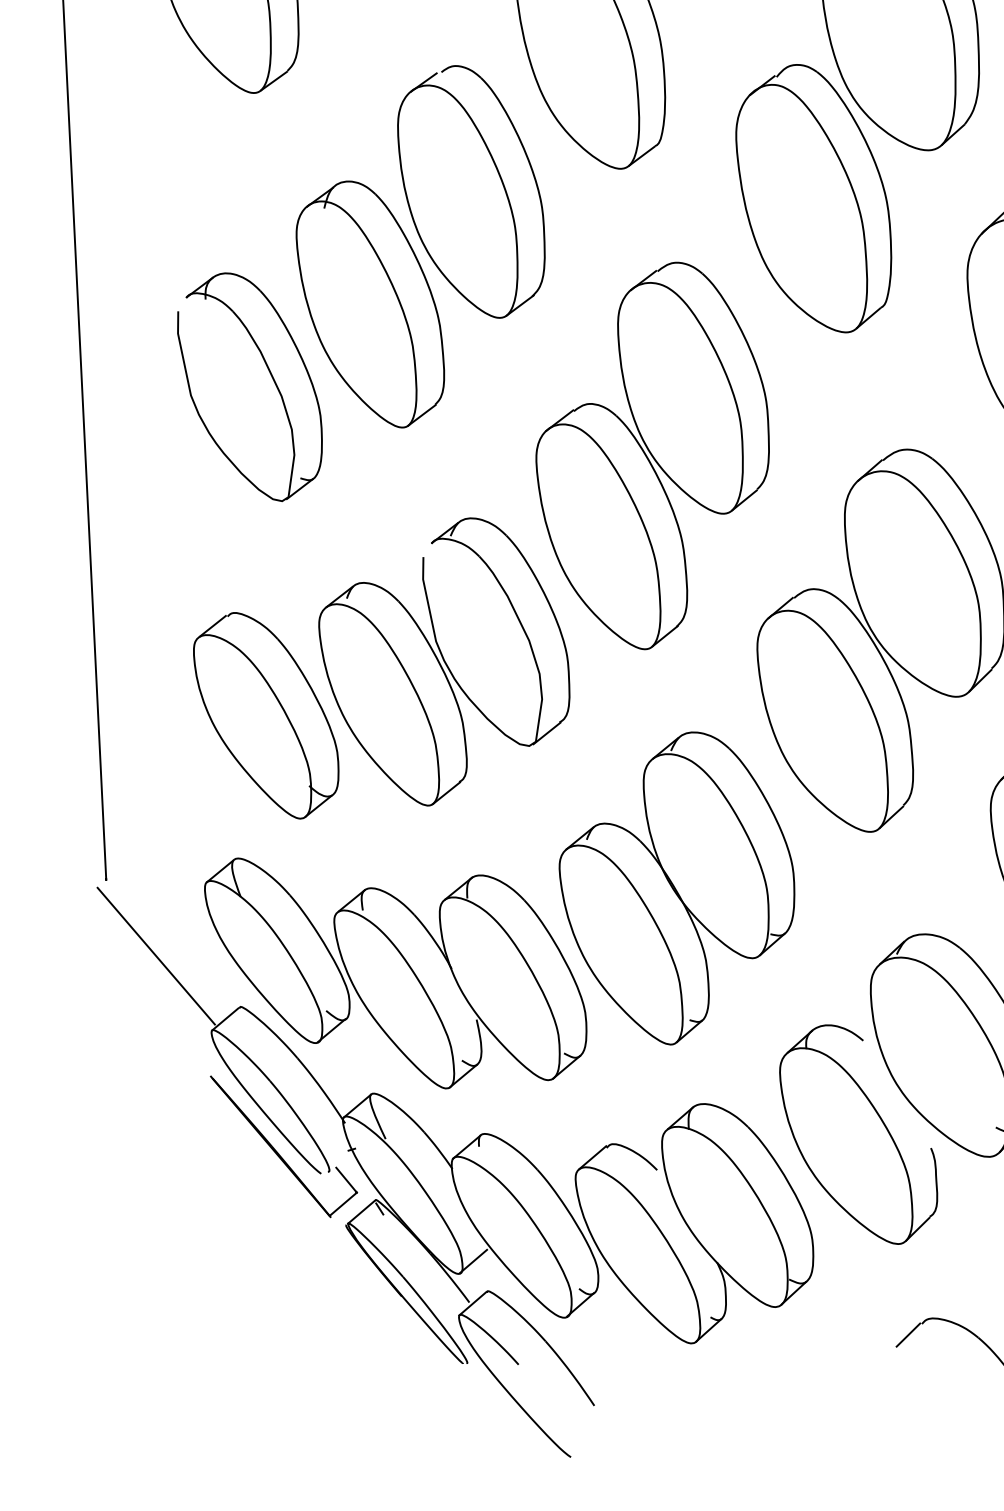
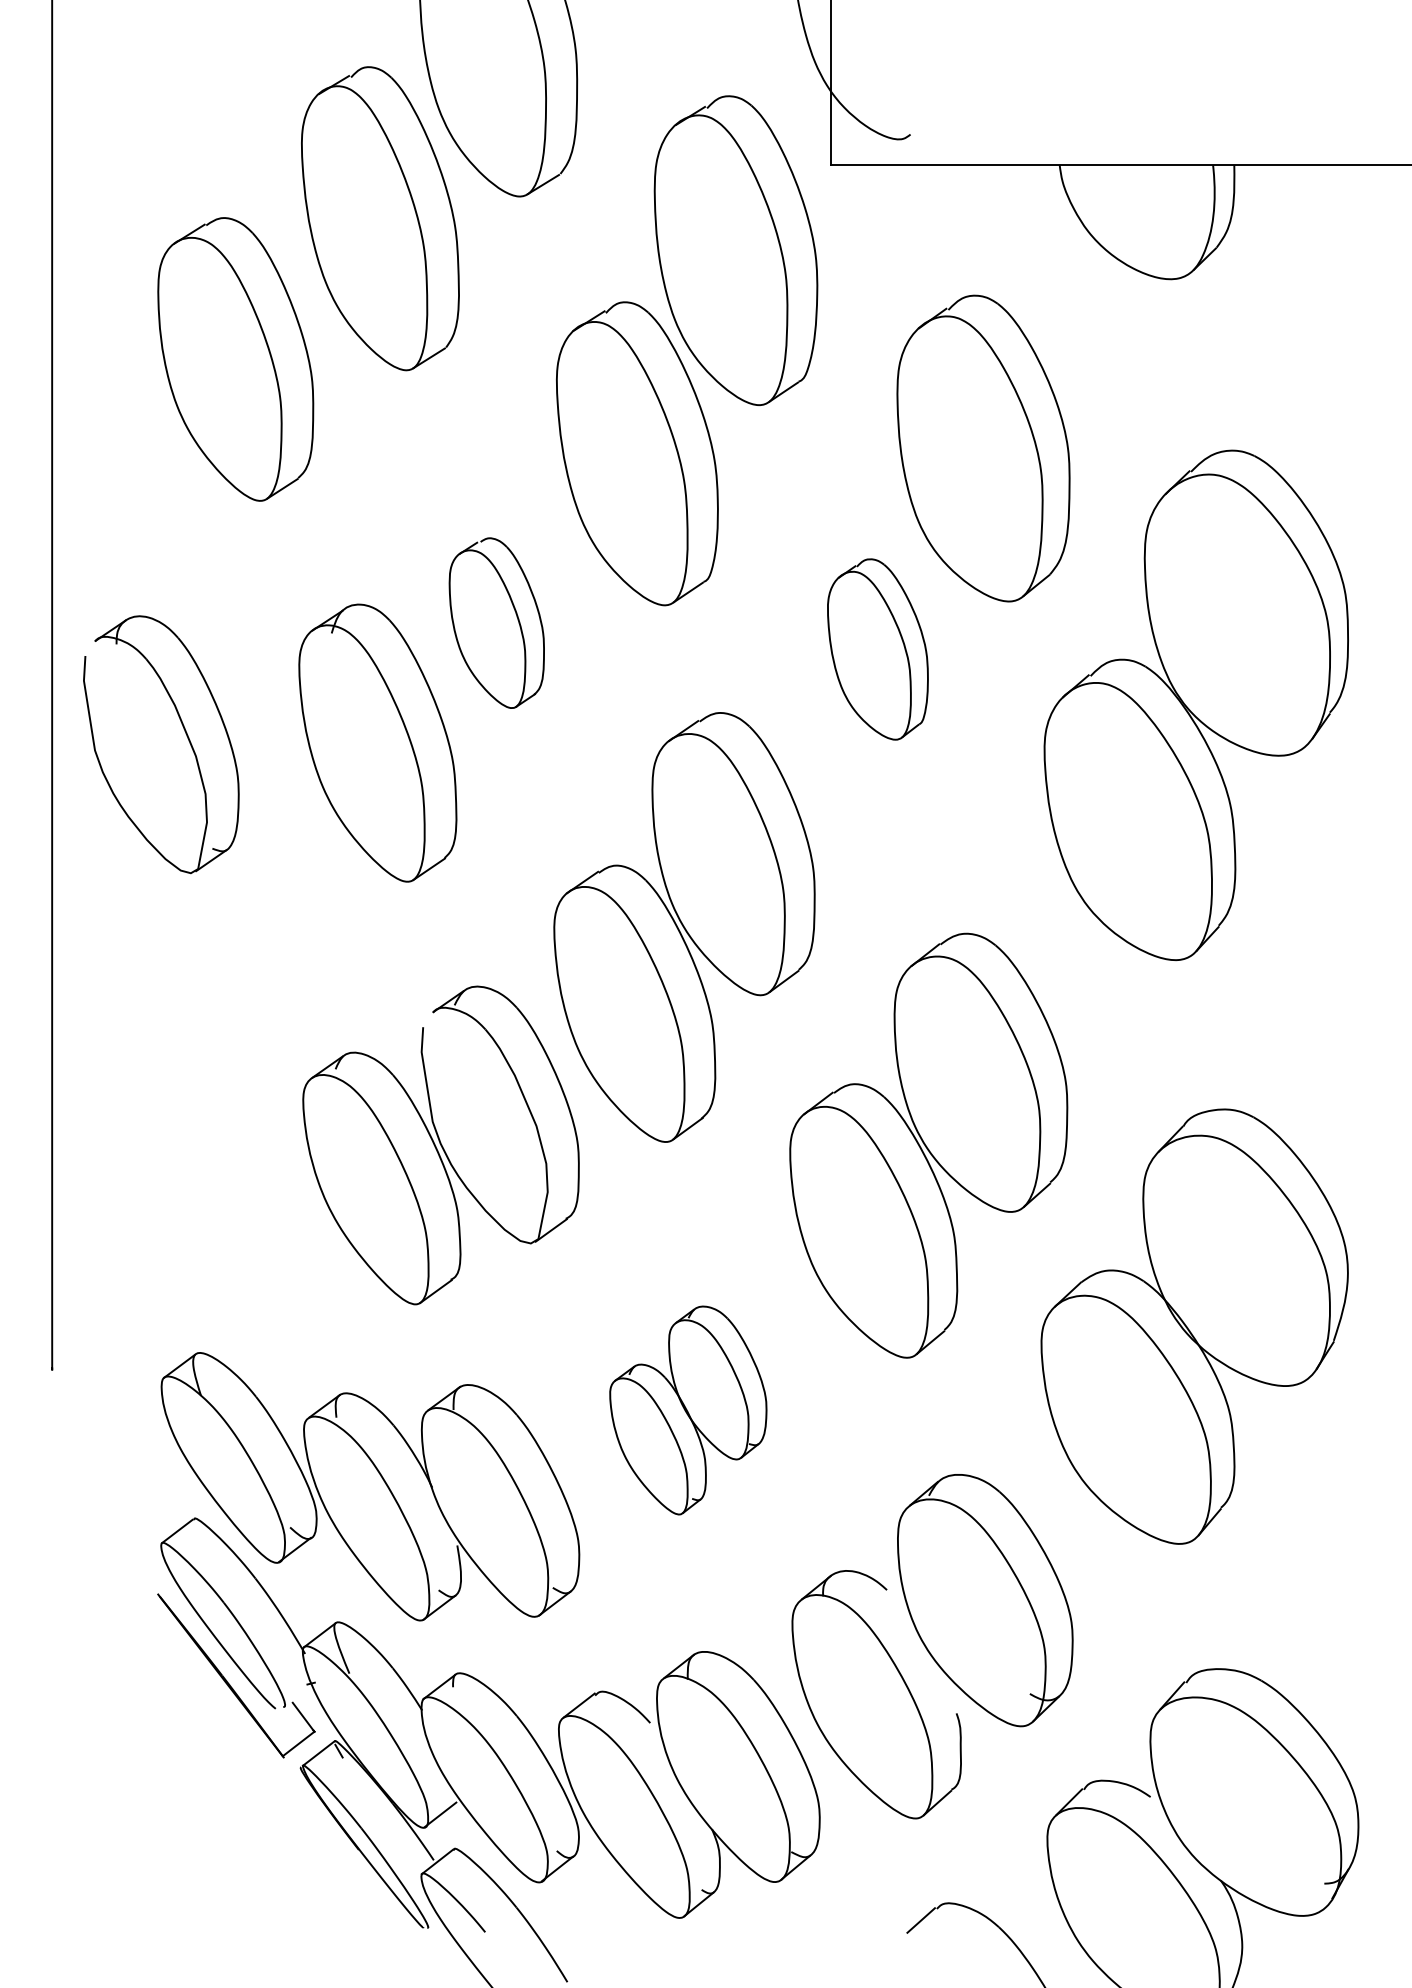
part: (471, 191) -> (496, 622), size x0.6
part: (813, 199) -> (877, 649), size x0.6
part: (272, 378) -> (186, 736), moved
part: (266, 715) -> (239, 1195), removed
part: (677, 888) -> (688, 1410), size x0.6
line: (155, 955) -> (103, 1456), removed

